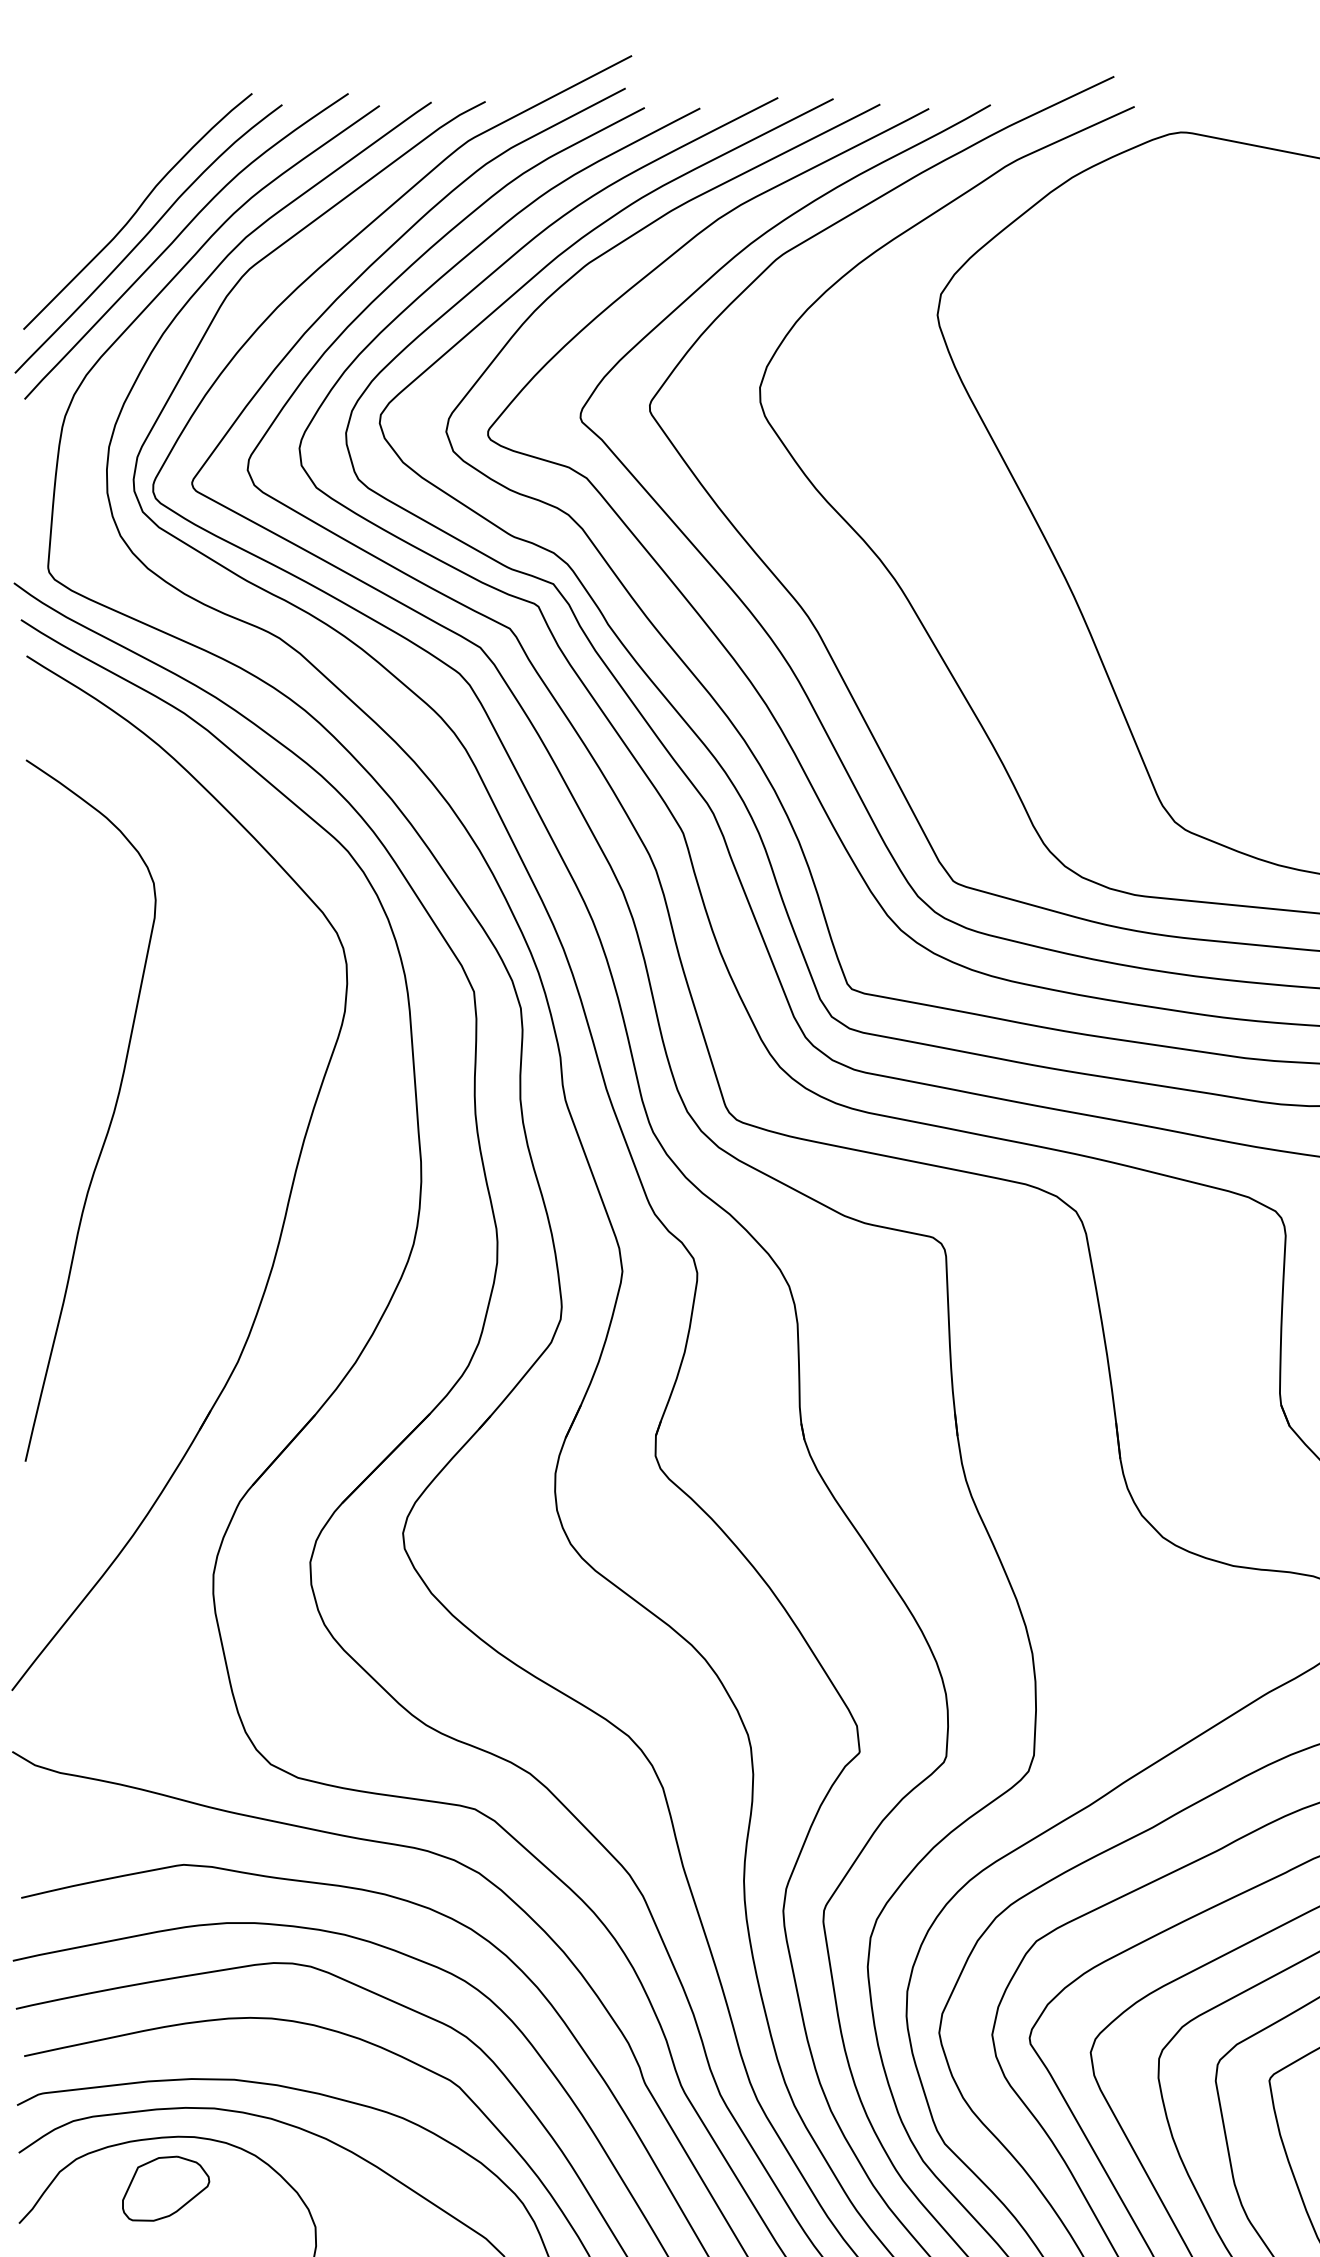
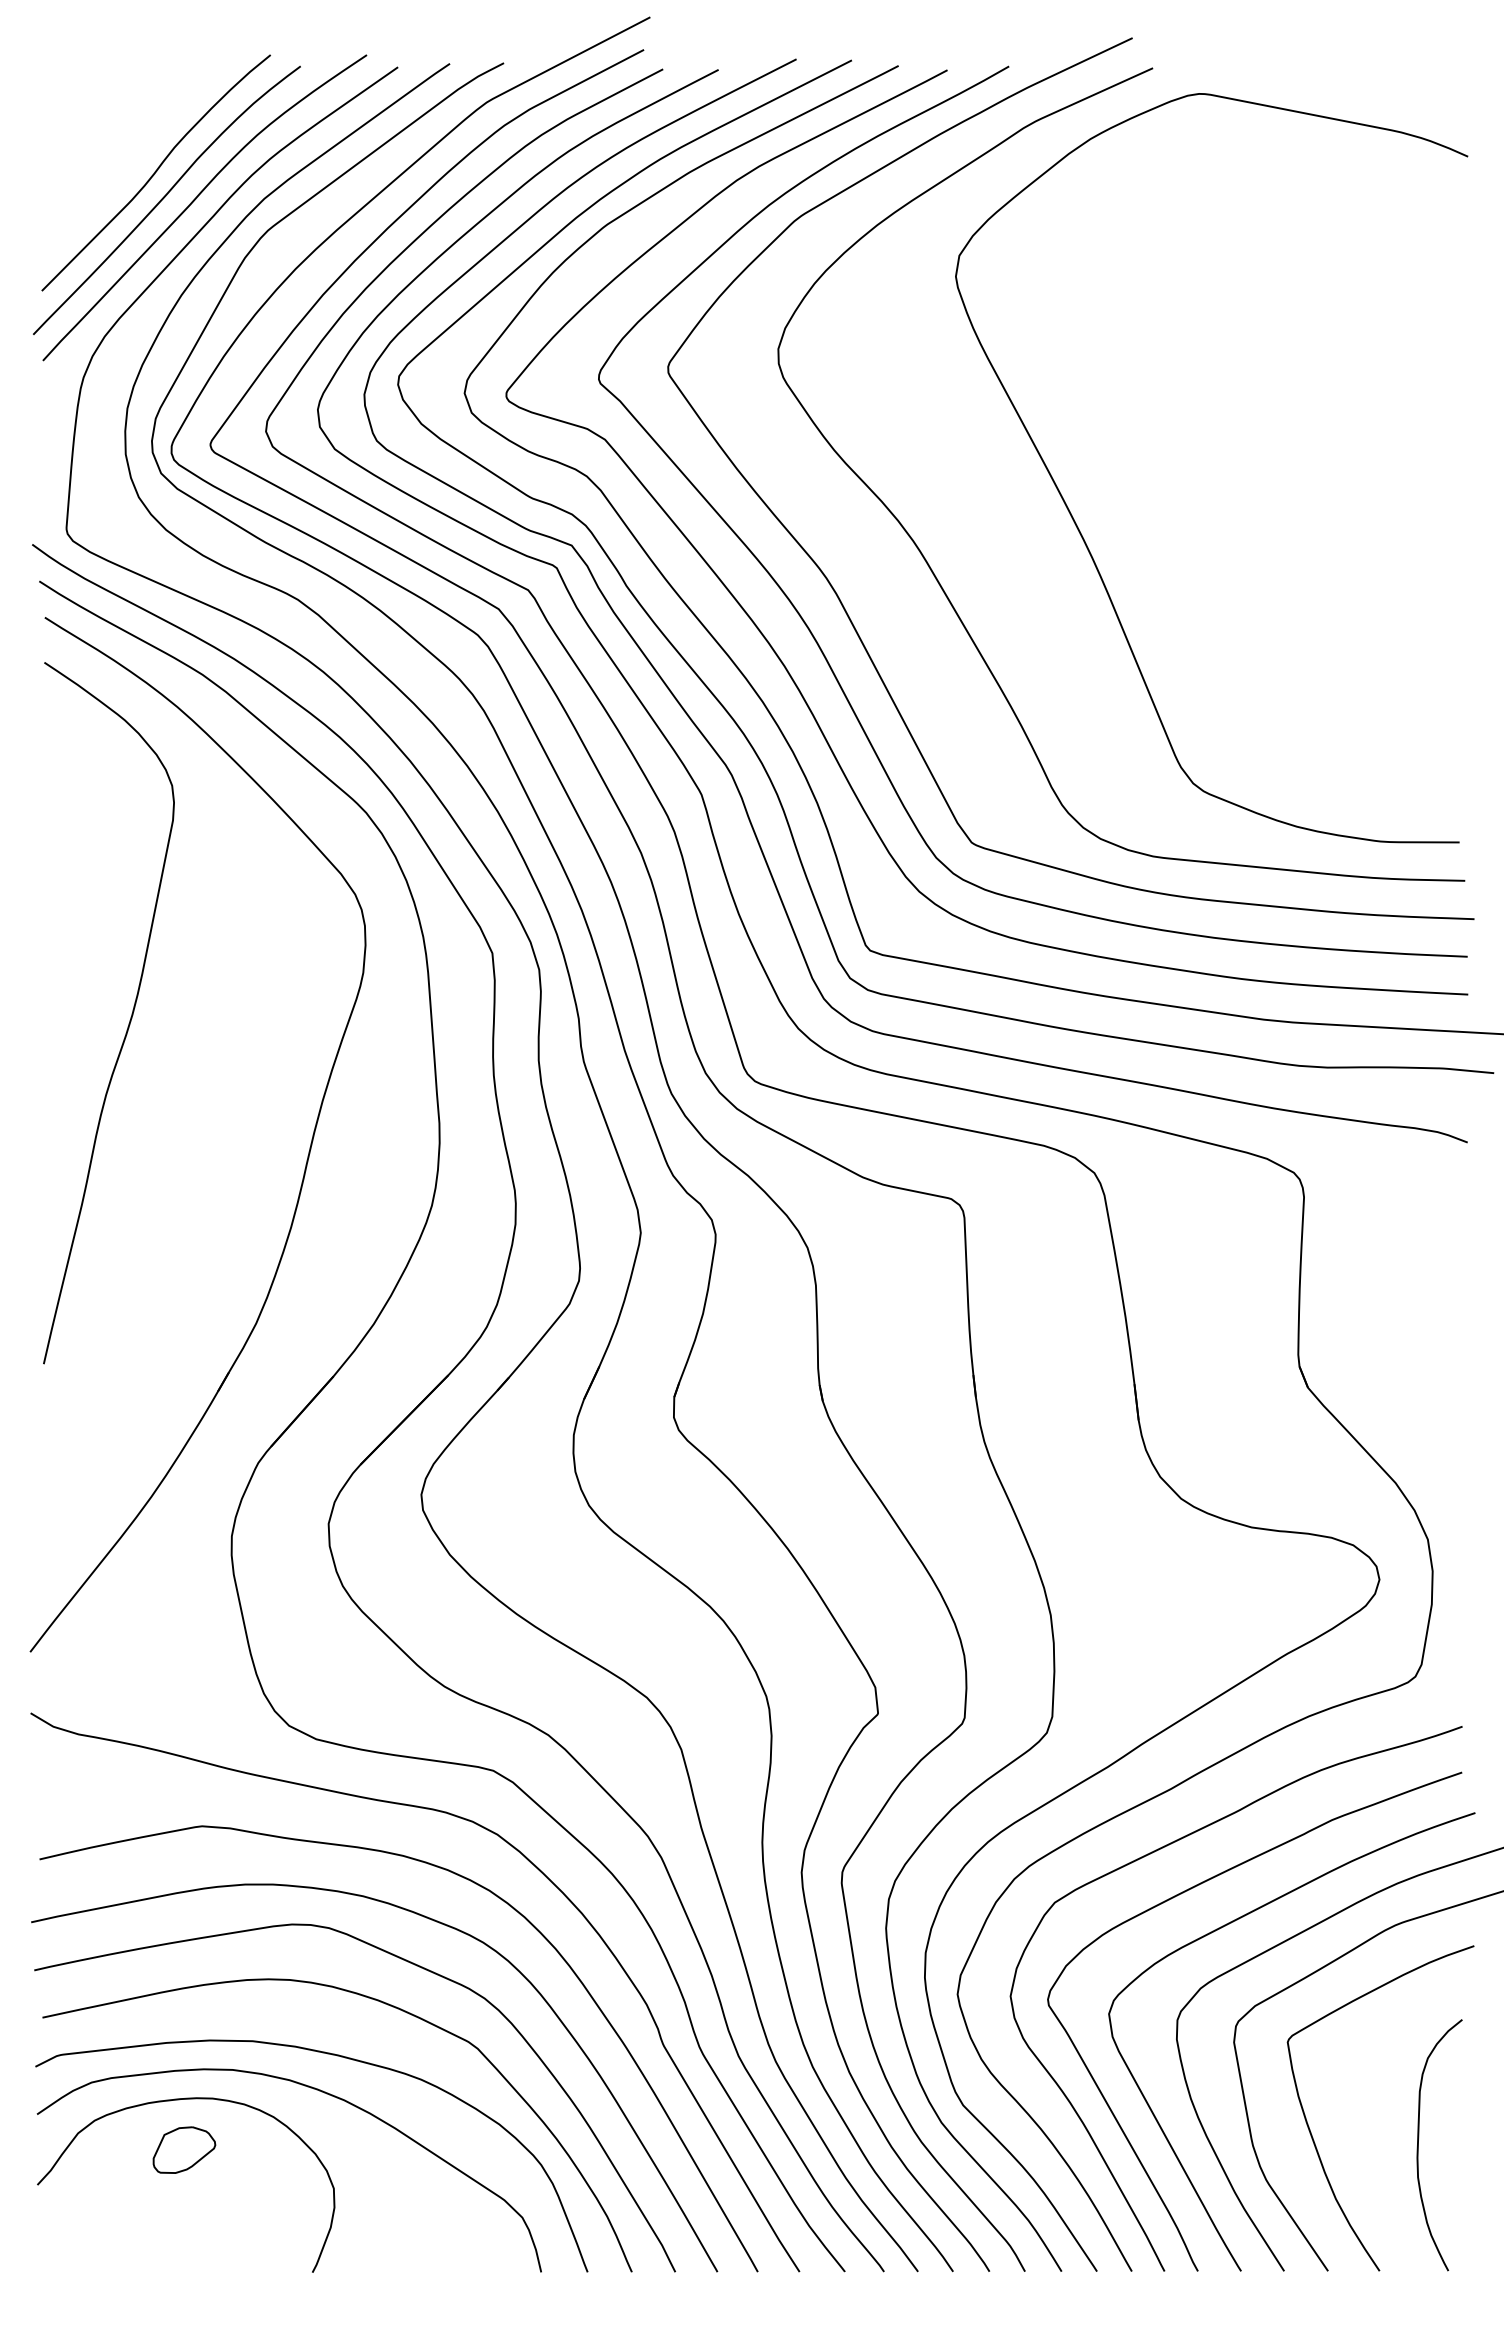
curve: (111, 1118) -> (129, 1020), moved
part: (166, 2188) -> (184, 2149), size x0.71

